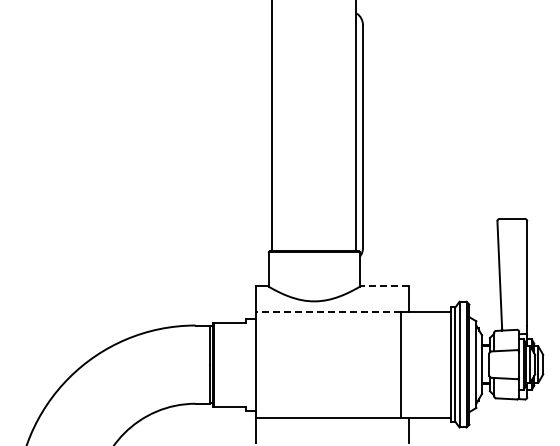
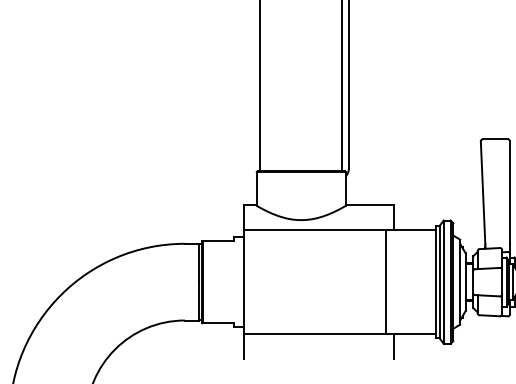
line: (384, 286) -> (370, 205), dashed -> solid
line: (328, 311) -> (315, 230), dashed -> solid

